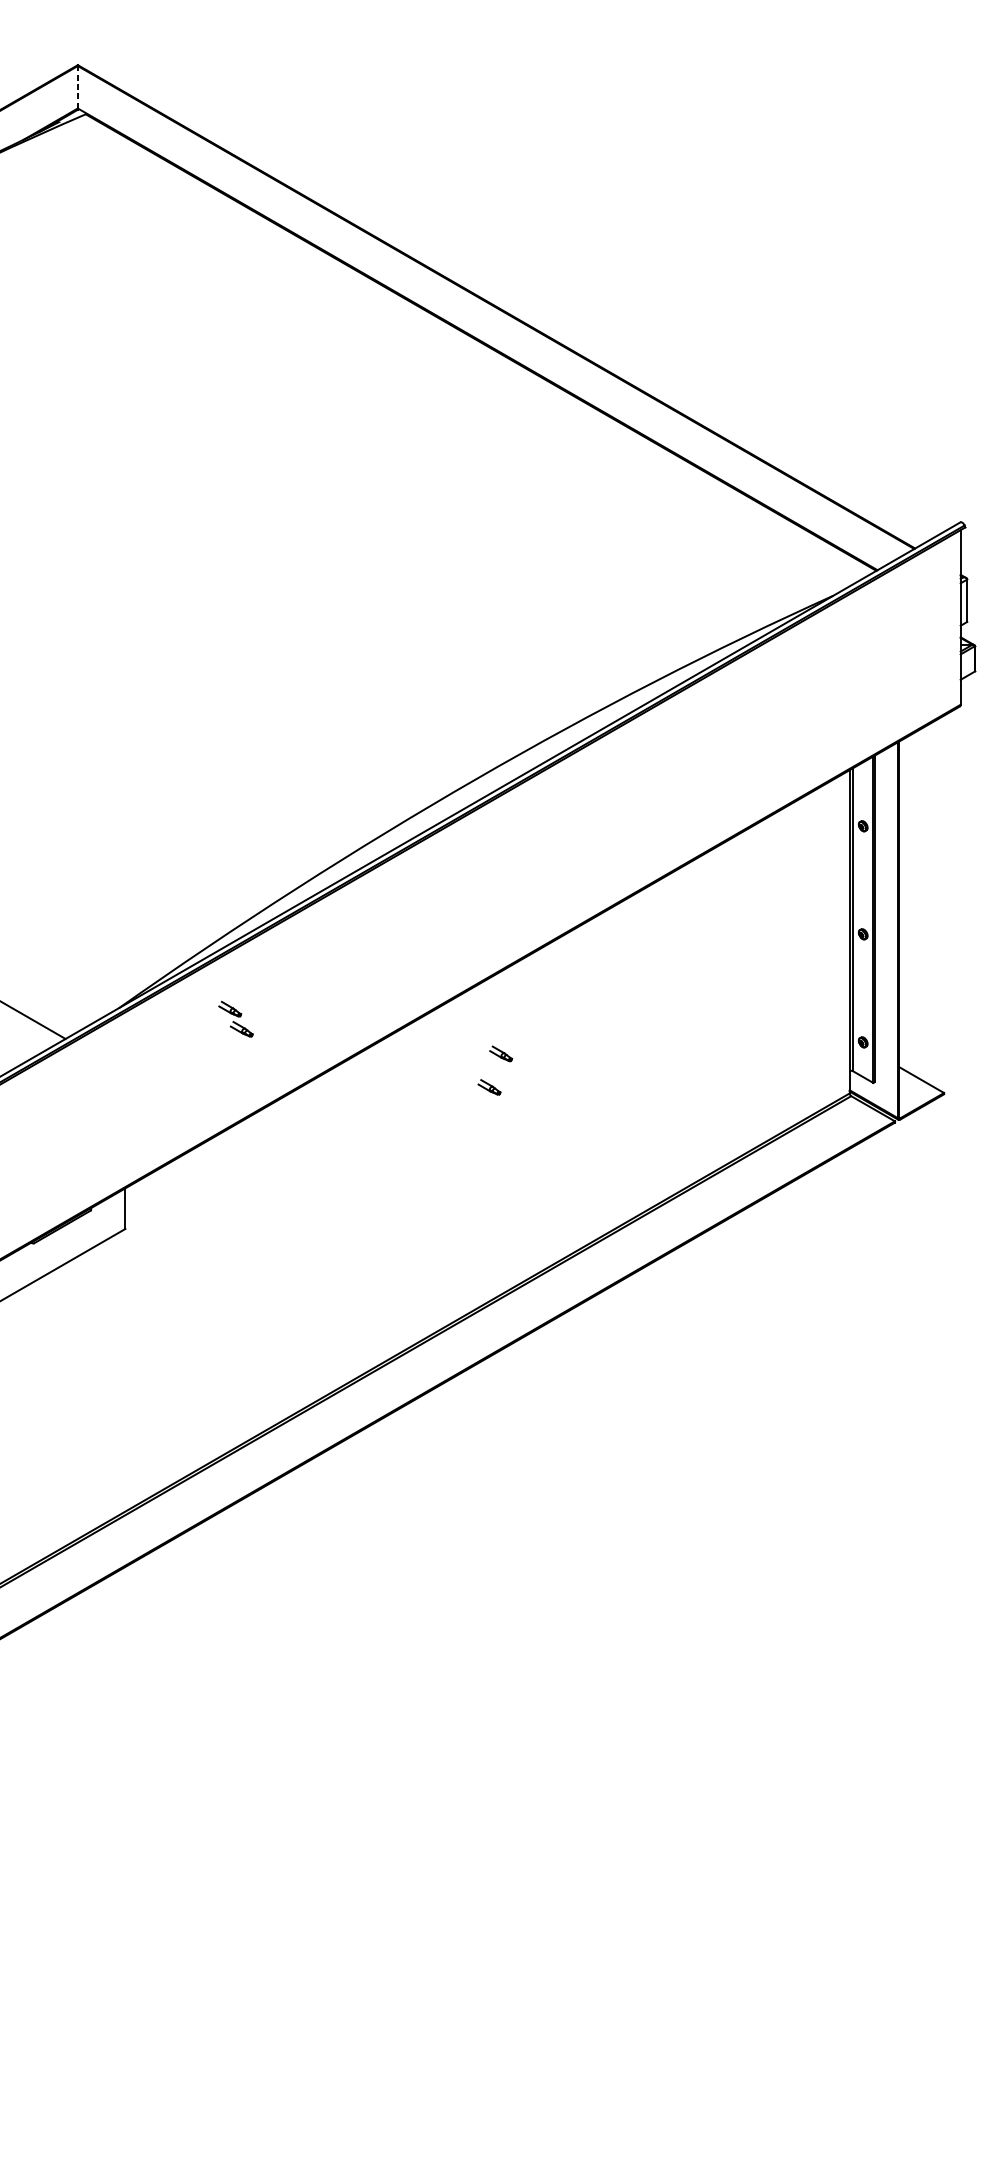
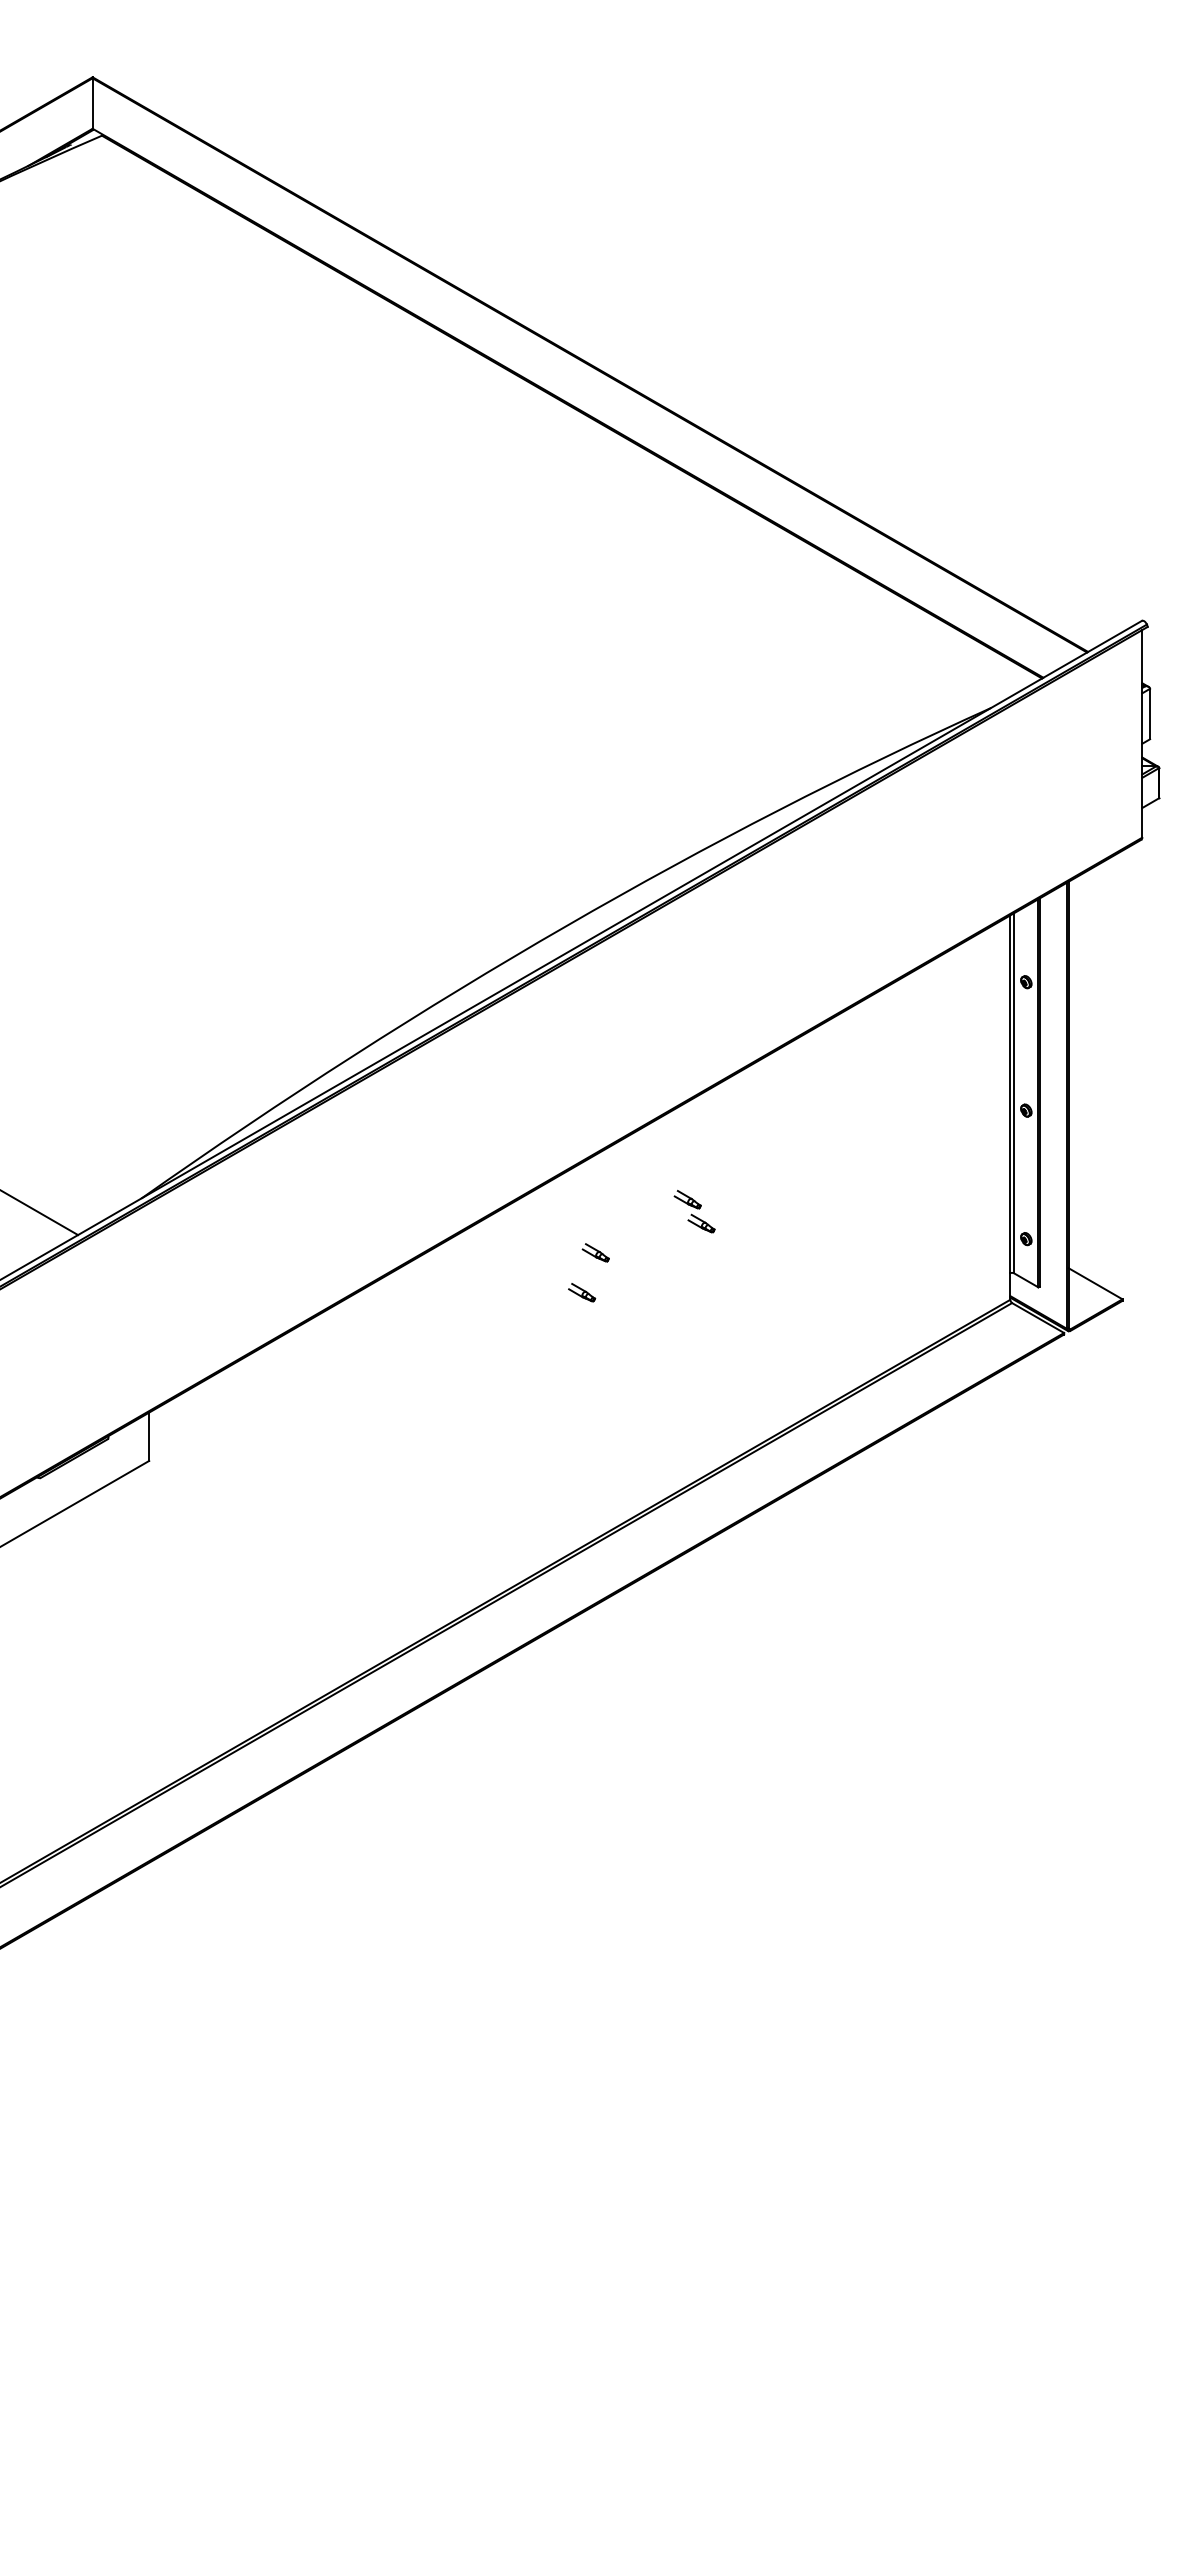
line: (77, 87) -> (92, 103), dashed -> solid
part: (235, 1019) -> (694, 1211), moved

